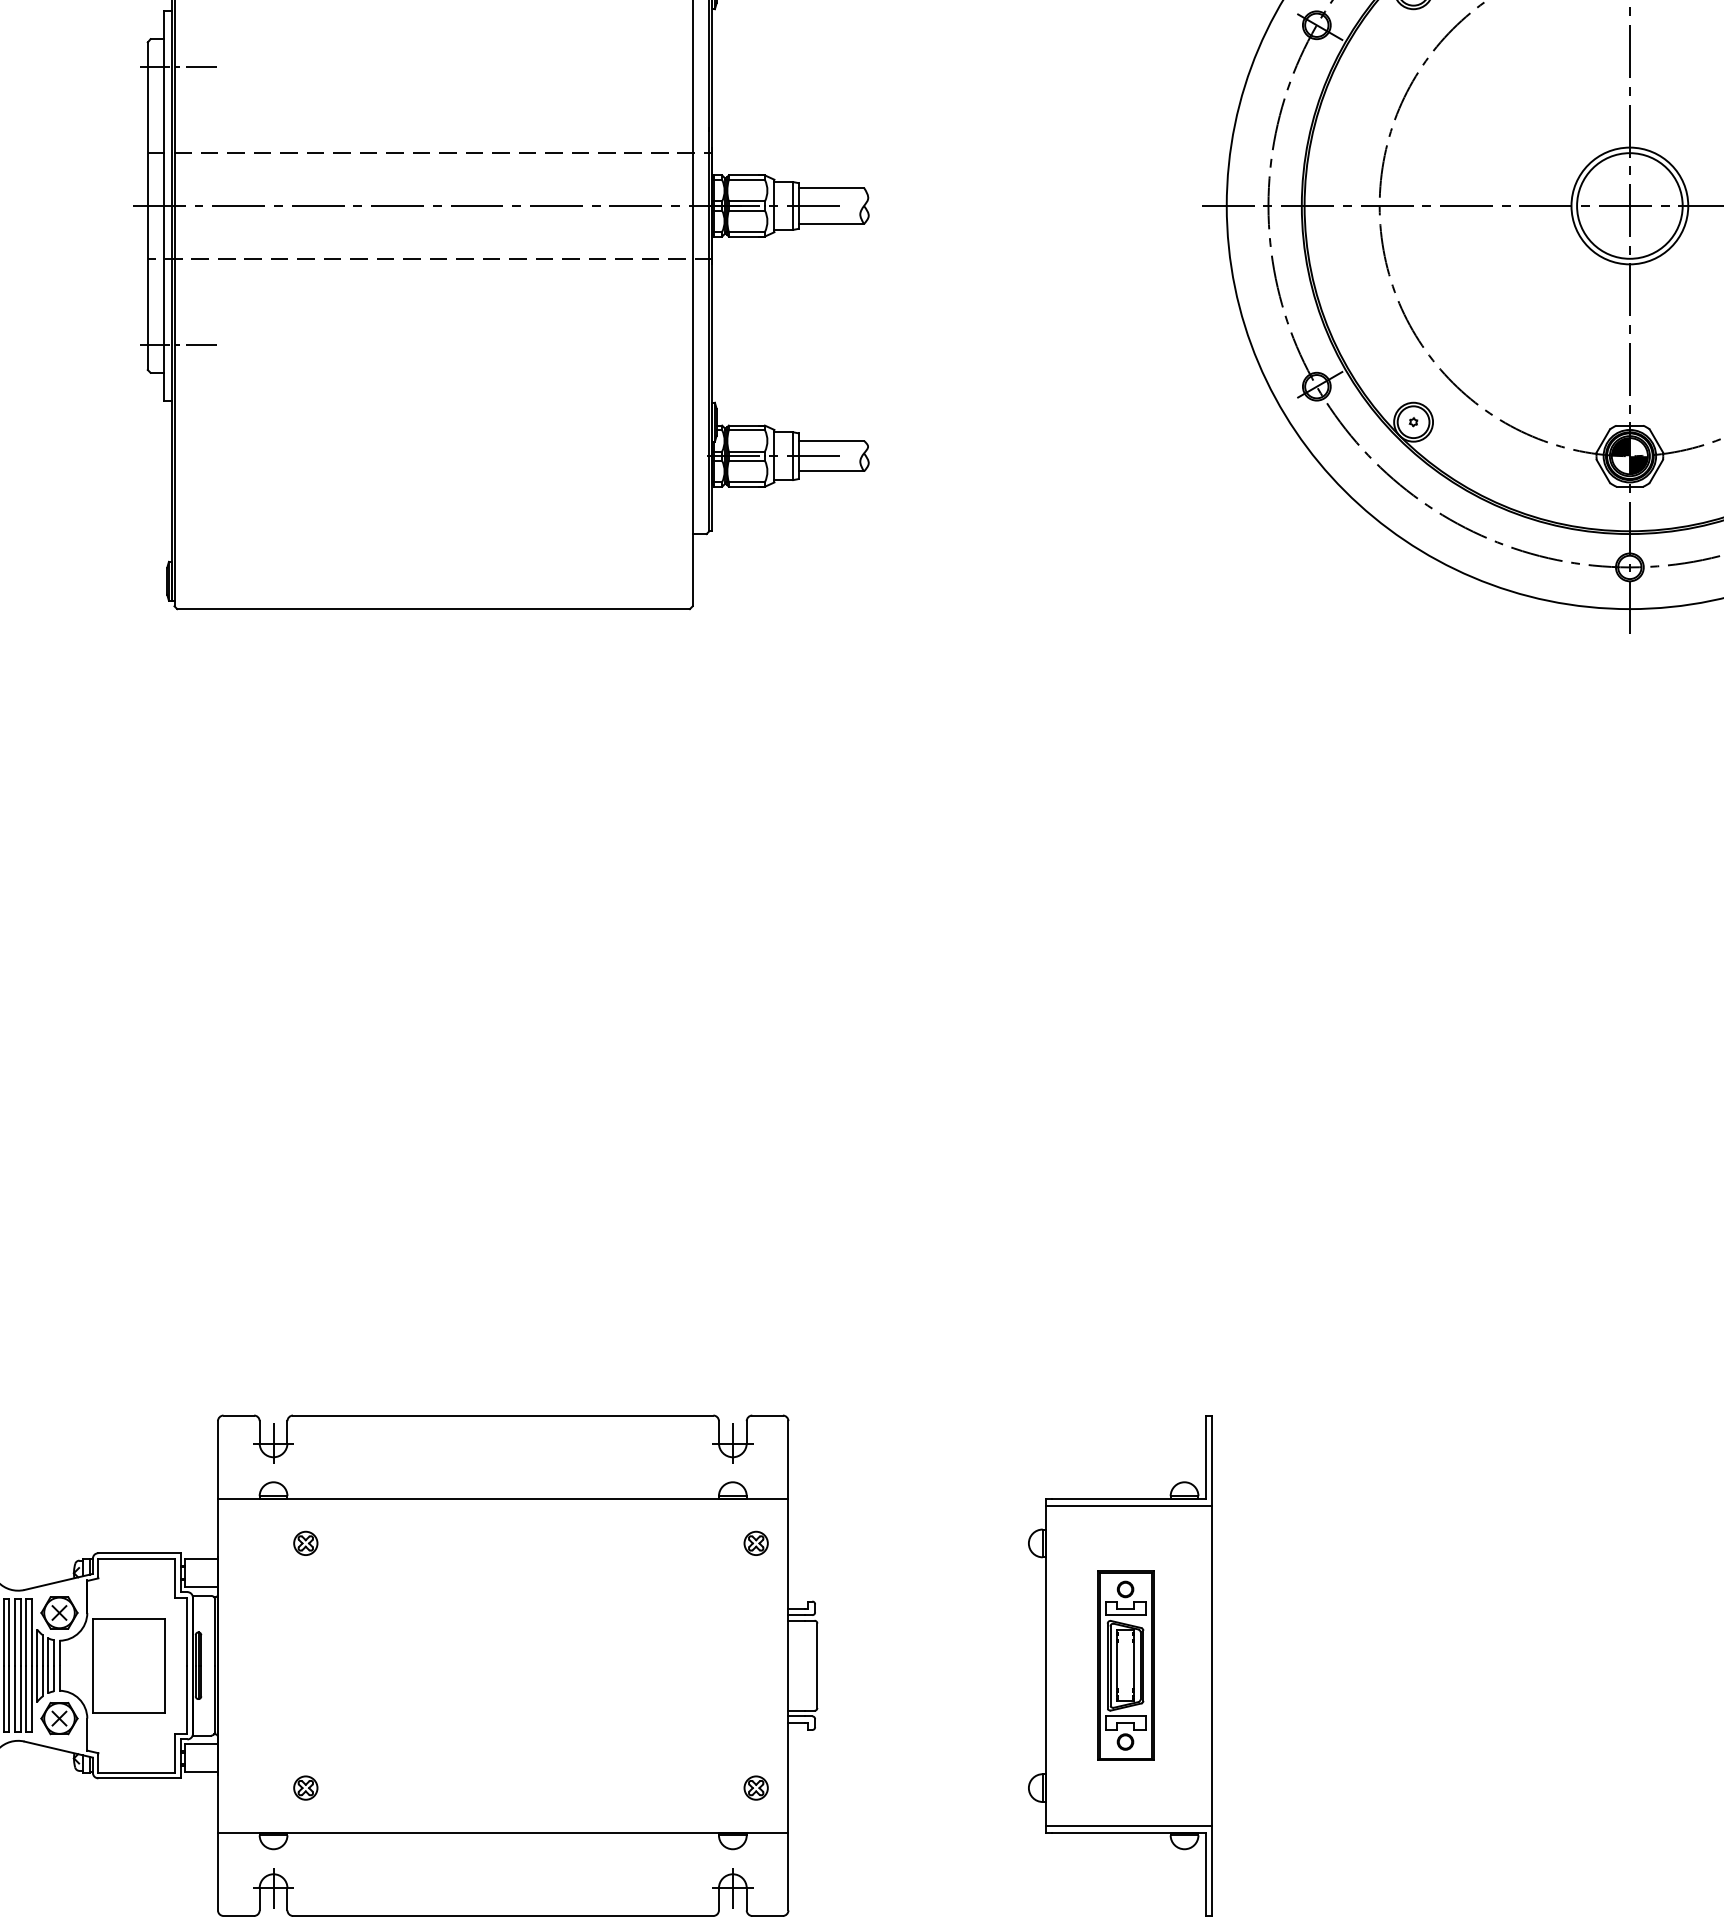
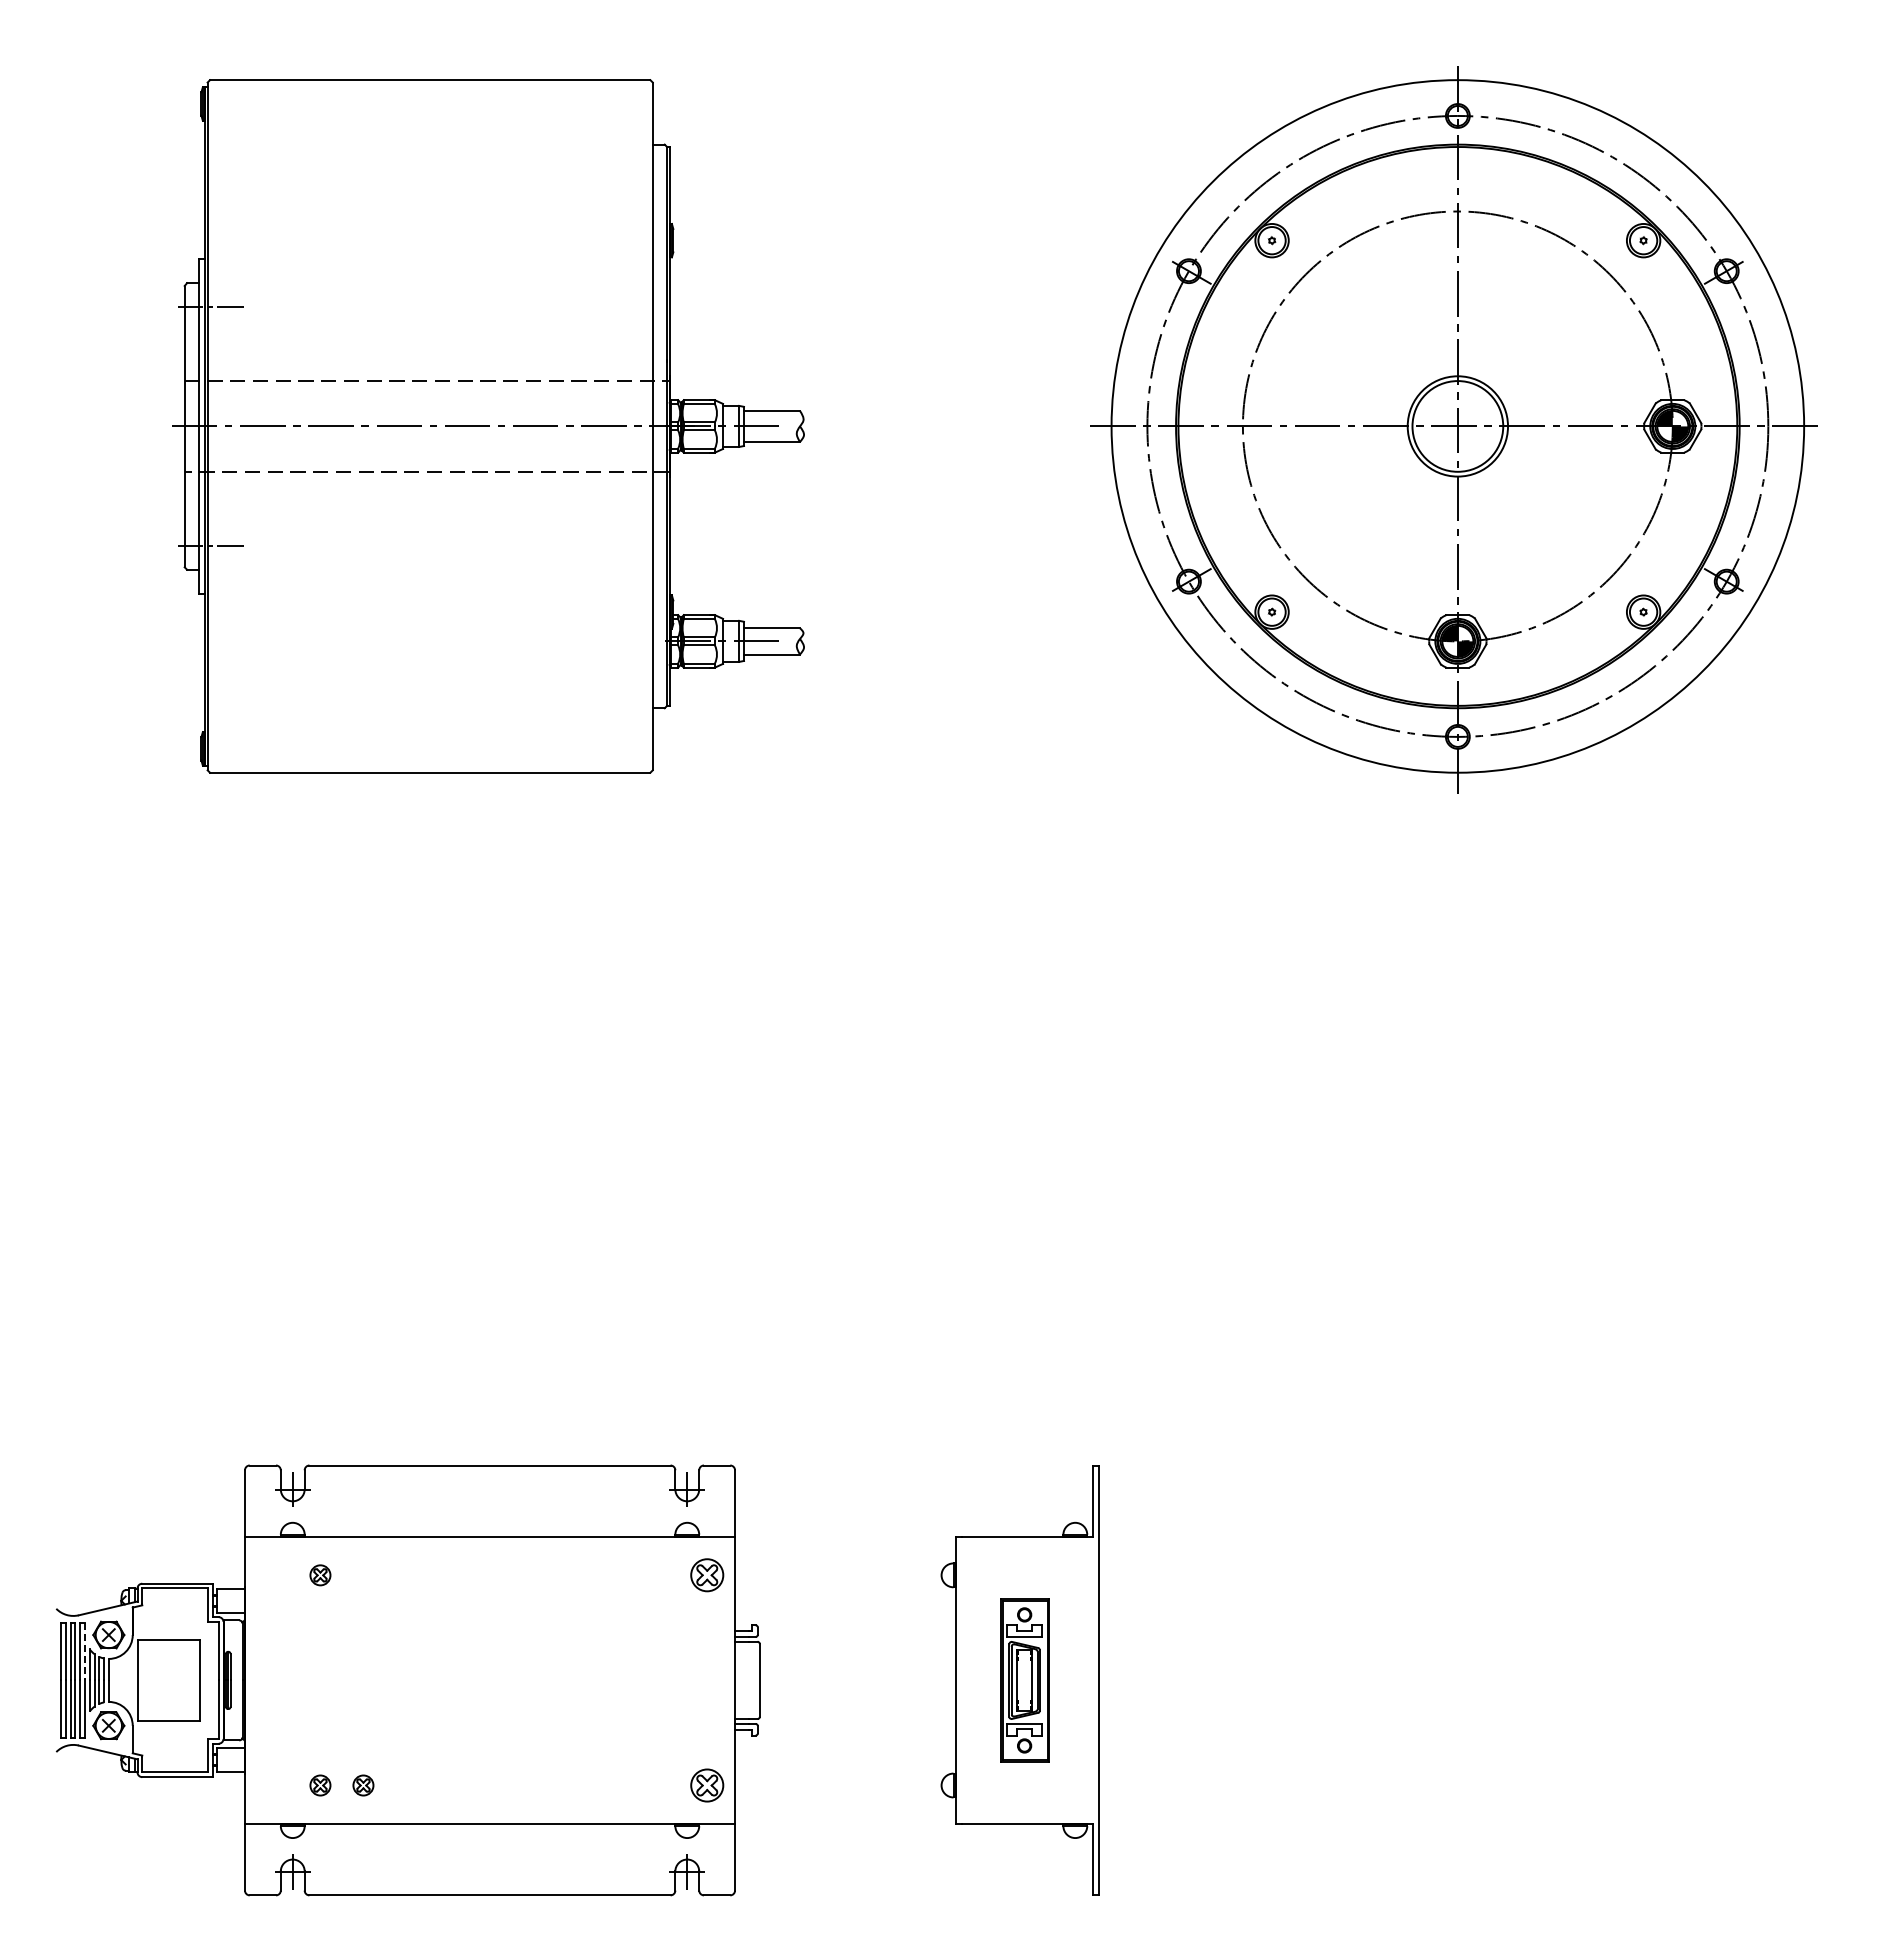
line: (1128, 1505) -> (1027, 1542), removed
part: (756, 1543) -> (707, 1575), size x1.6
line: (31, 1632) -> (84, 1651), solid -> dashed
part: (355, 1788) -> (363, 1785), added
part: (756, 1788) -> (707, 1785), size x1.6
line: (1128, 1826) -> (1027, 1818), removed

